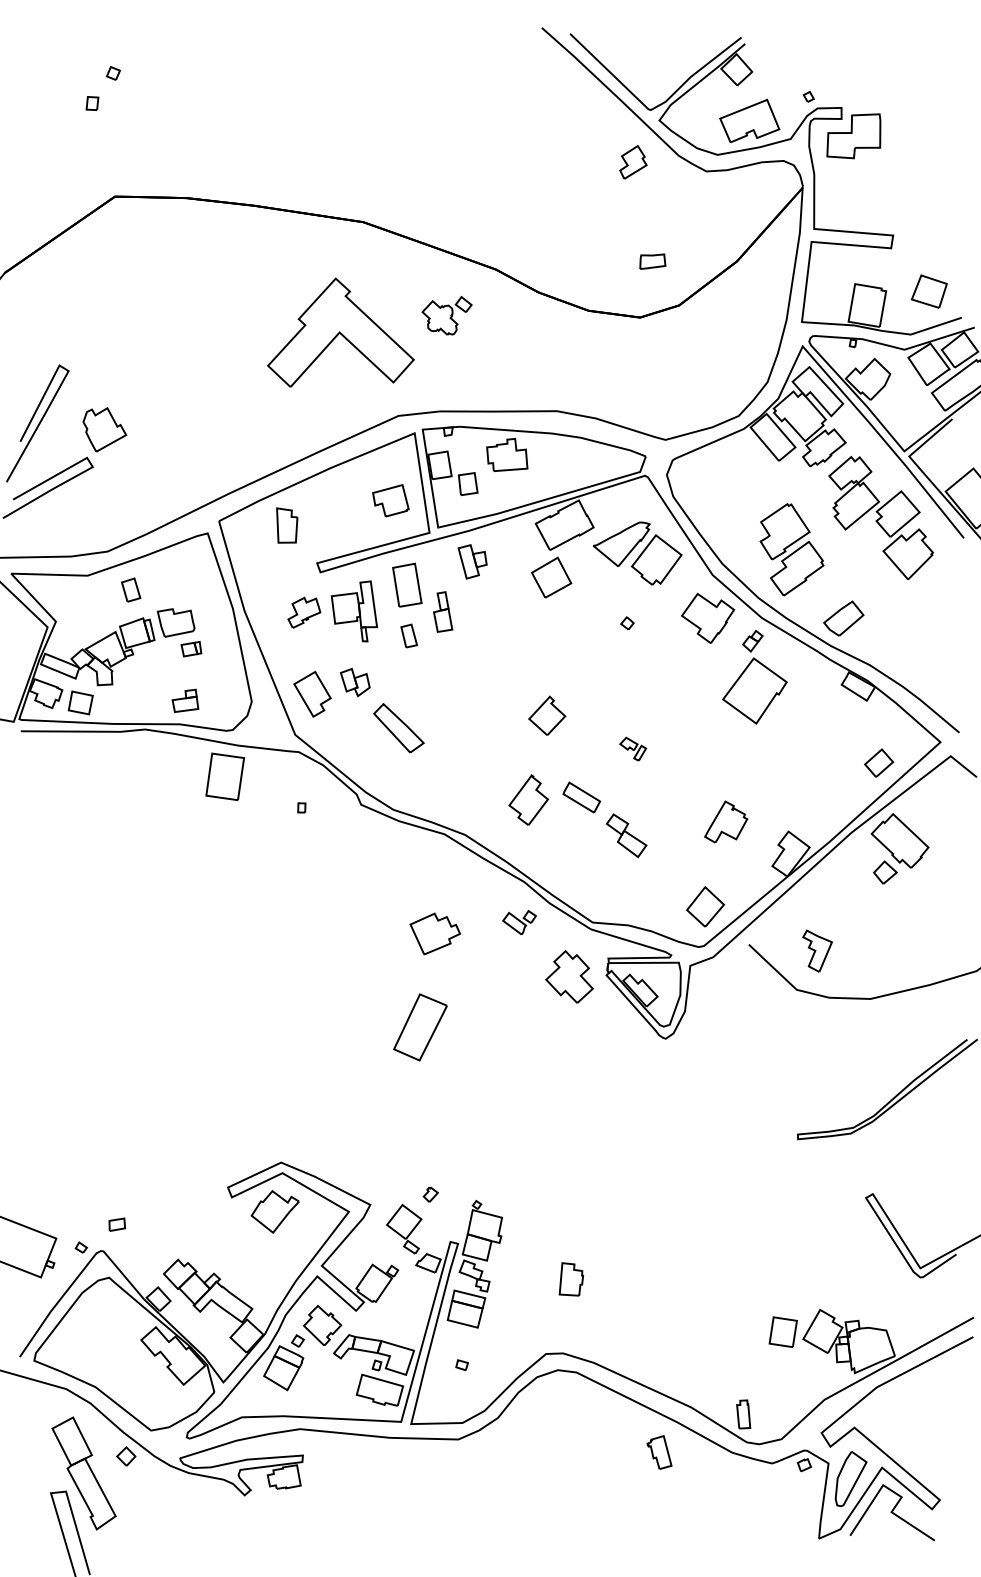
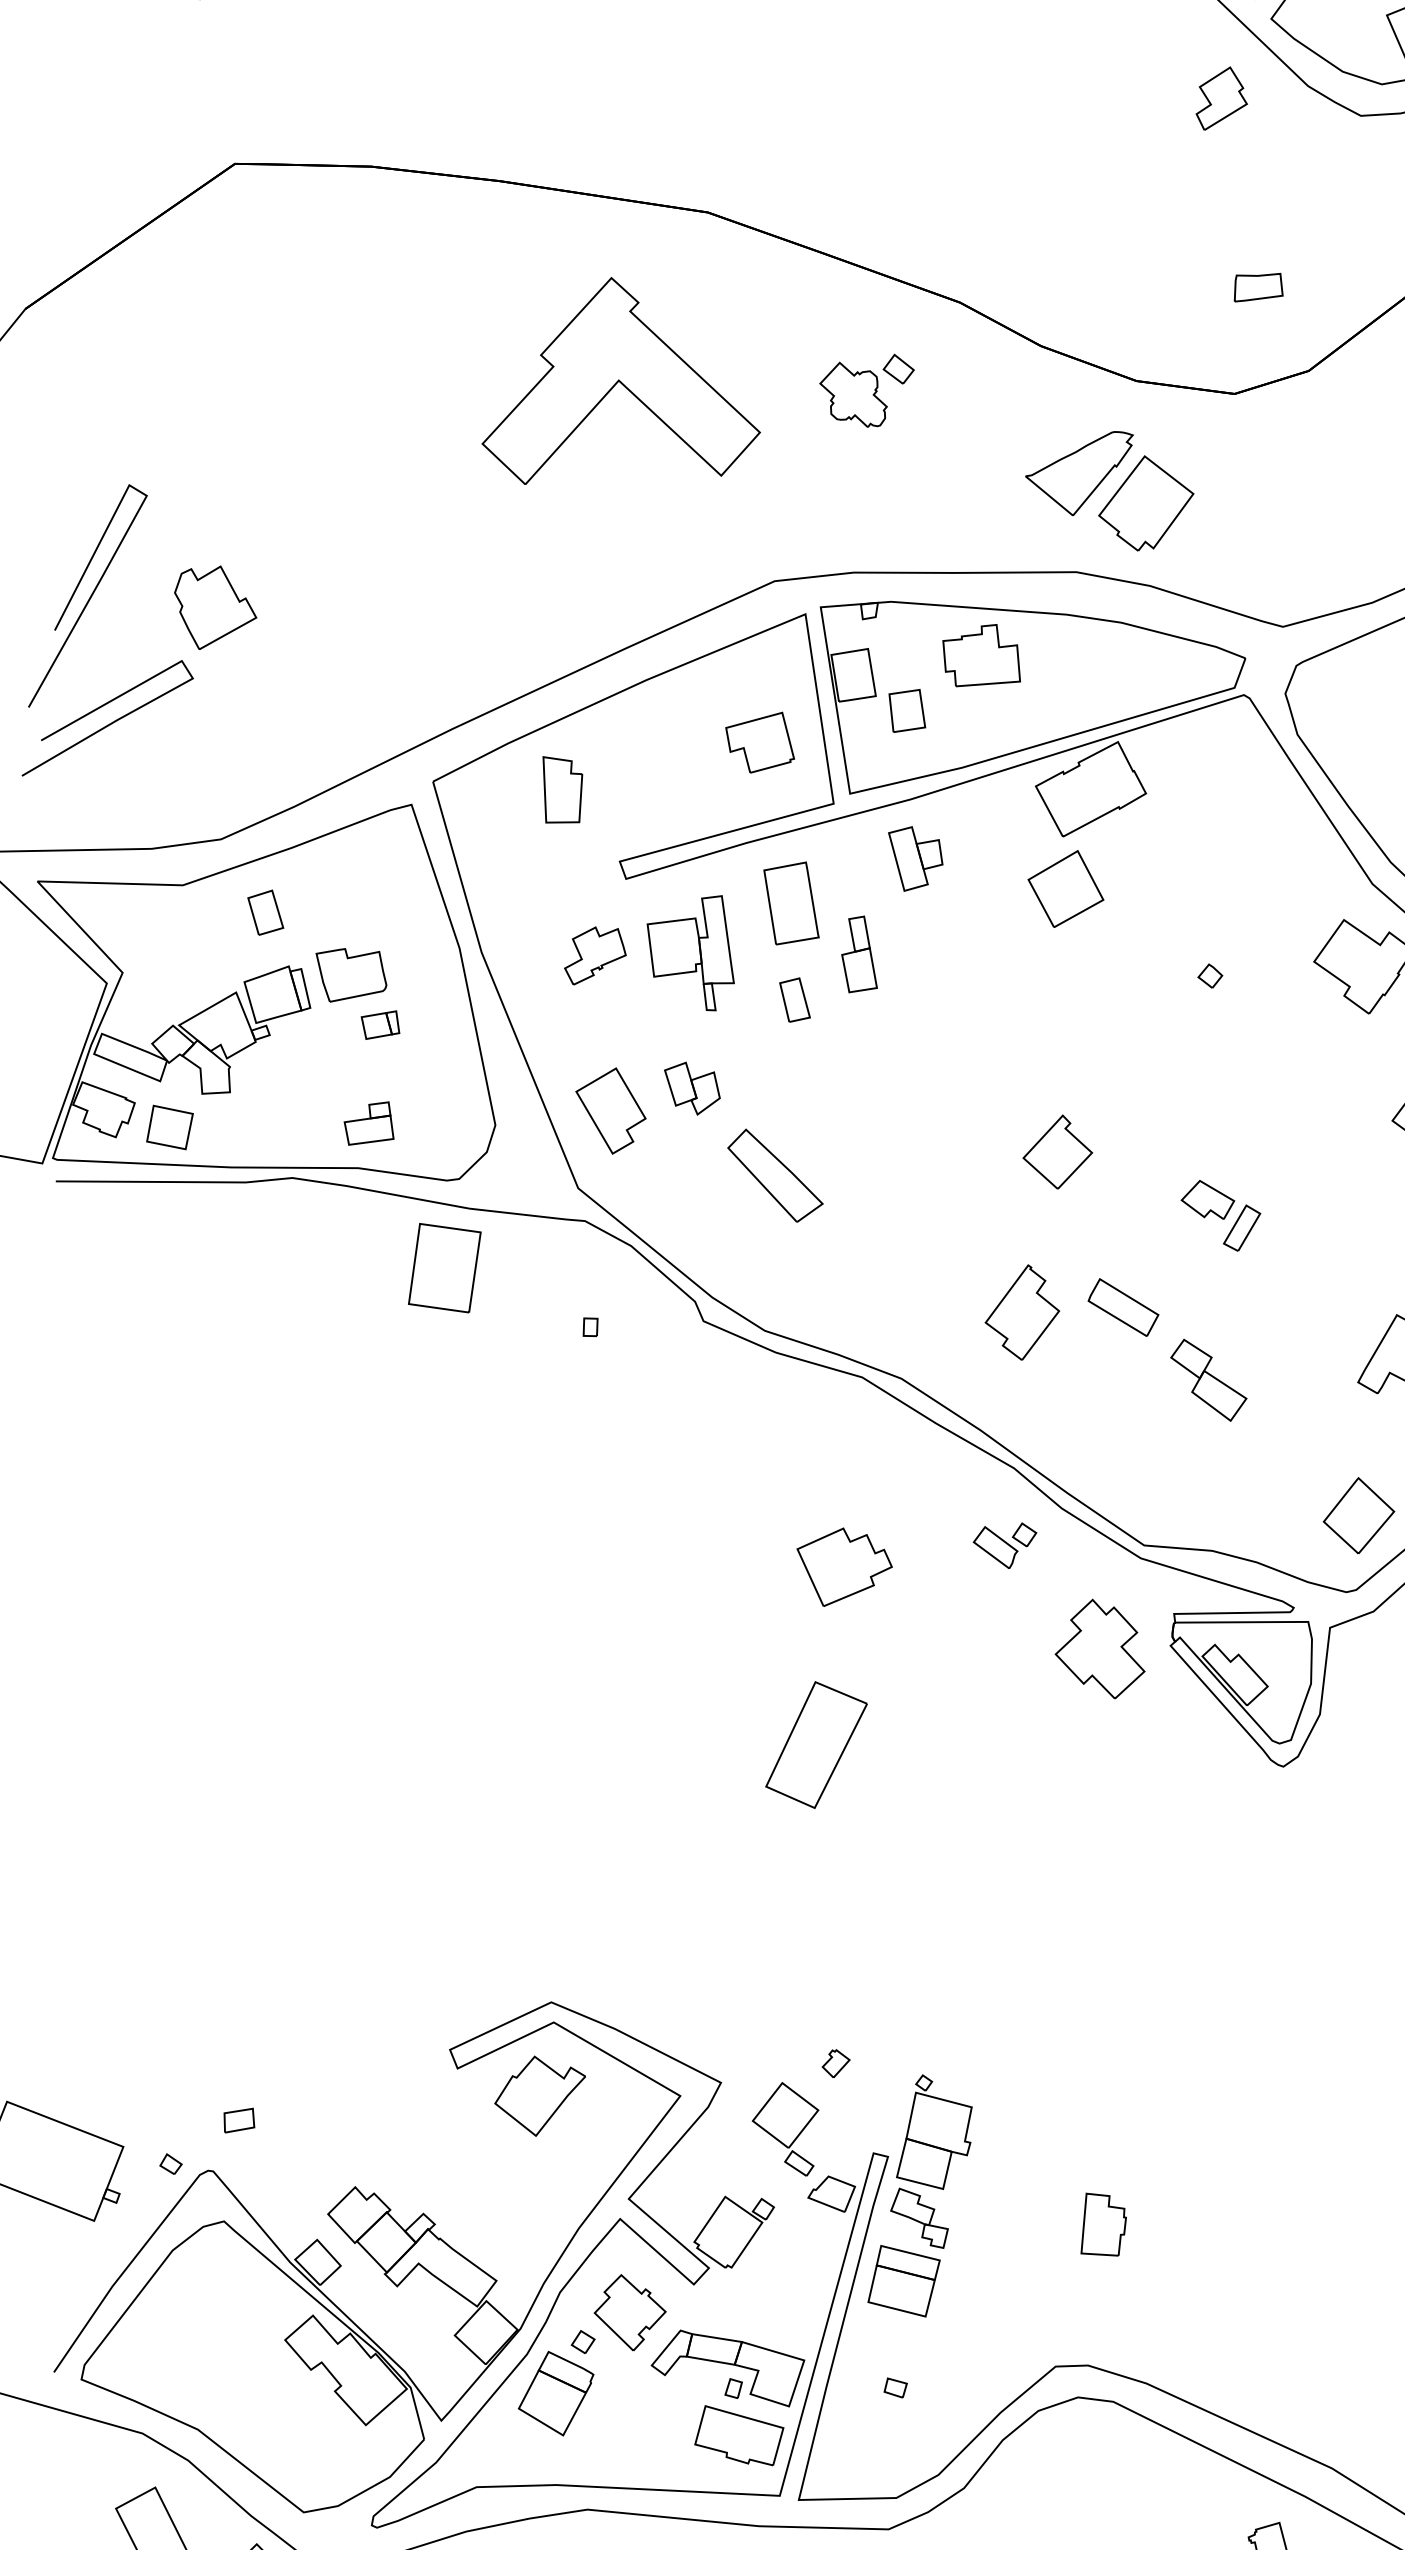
part: (340, 332) -> (620, 380), moved
part: (637, 553) -> (1109, 490), moved
part: (633, 748) -> (1221, 1214), size x1.6

